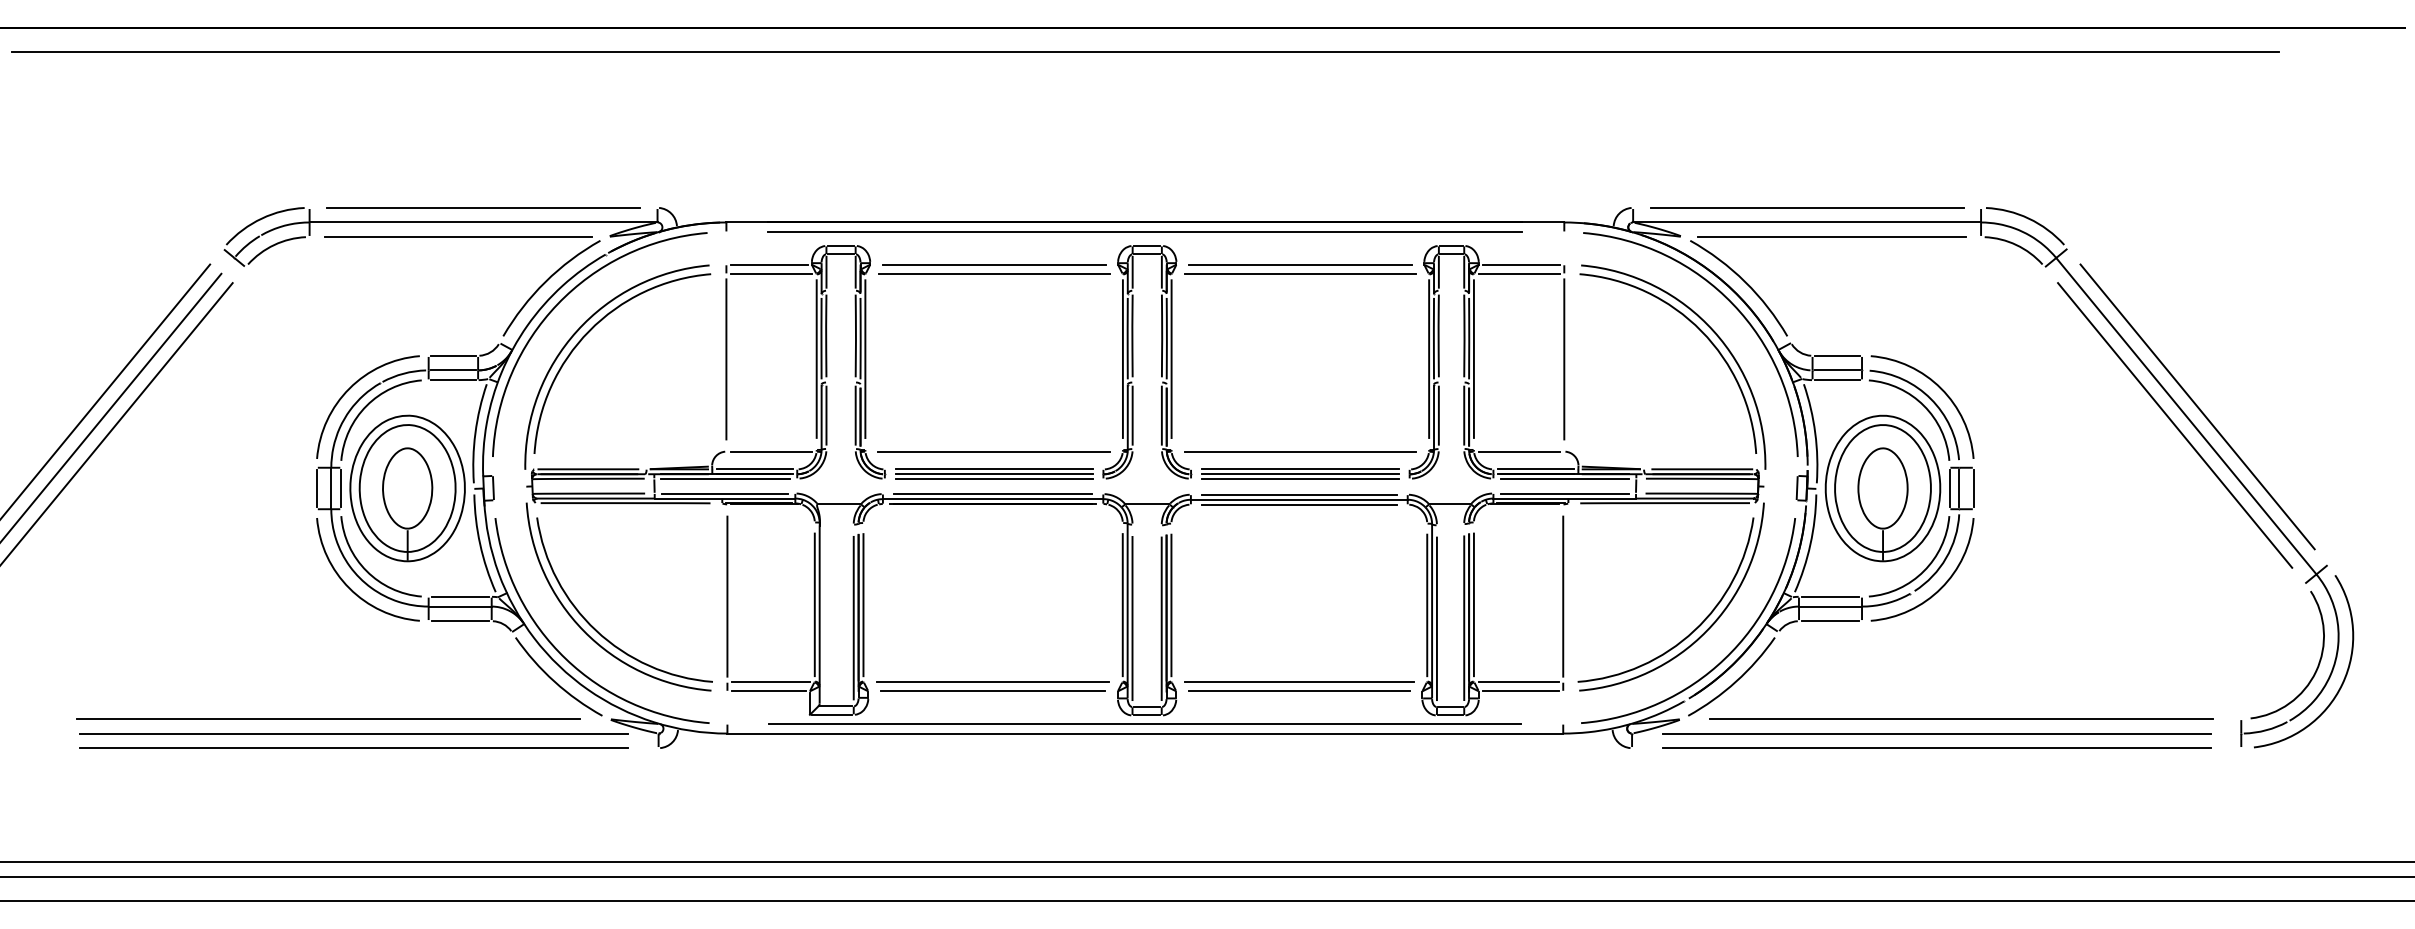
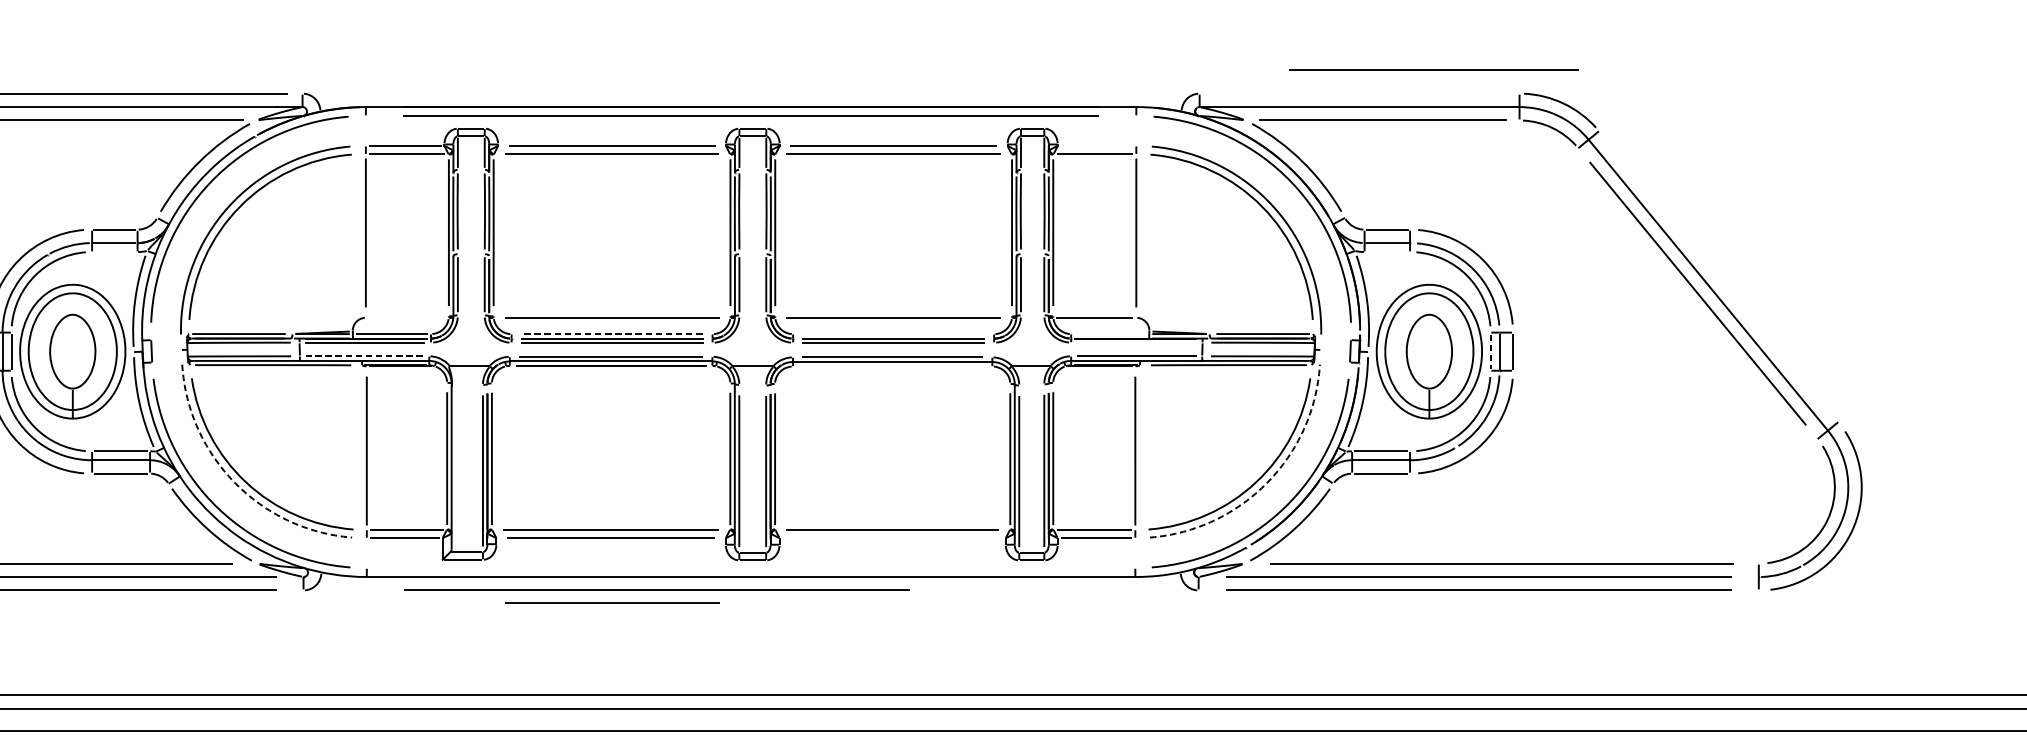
line: (1807, 207) -> (1434, 69), moved
line: (1521, 264) -> (1096, 145), removed
line: (453, 380) -> (114, 252), removed
line: (1837, 380) -> (1387, 252), removed
line: (2197, 406) -> (1718, 276), removed
line: (771, 451) -> (407, 317), removed
line: (993, 469) -> (611, 334), solid -> dashed
line: (1300, 469) -> (893, 334), removed
line: (1535, 469) -> (1109, 334), removed
line: (1564, 478) -> (1136, 342), removed
line: (1949, 488) -> (1490, 351), solid -> dashed
line: (724, 493) -> (364, 356), solid -> dashed
line: (1298, 504) -> (891, 366), removed
arc: (583, 631) -> (234, 483), solid -> dashed
arc: (1706, 631) -> (1267, 483), solid -> dashed
line: (1299, 691) -> (892, 538), removed
line: (1145, 723) -> (751, 567), removed
line: (1042, 747) -> (656, 589), added
line: (993, 761) -> (611, 602), added

